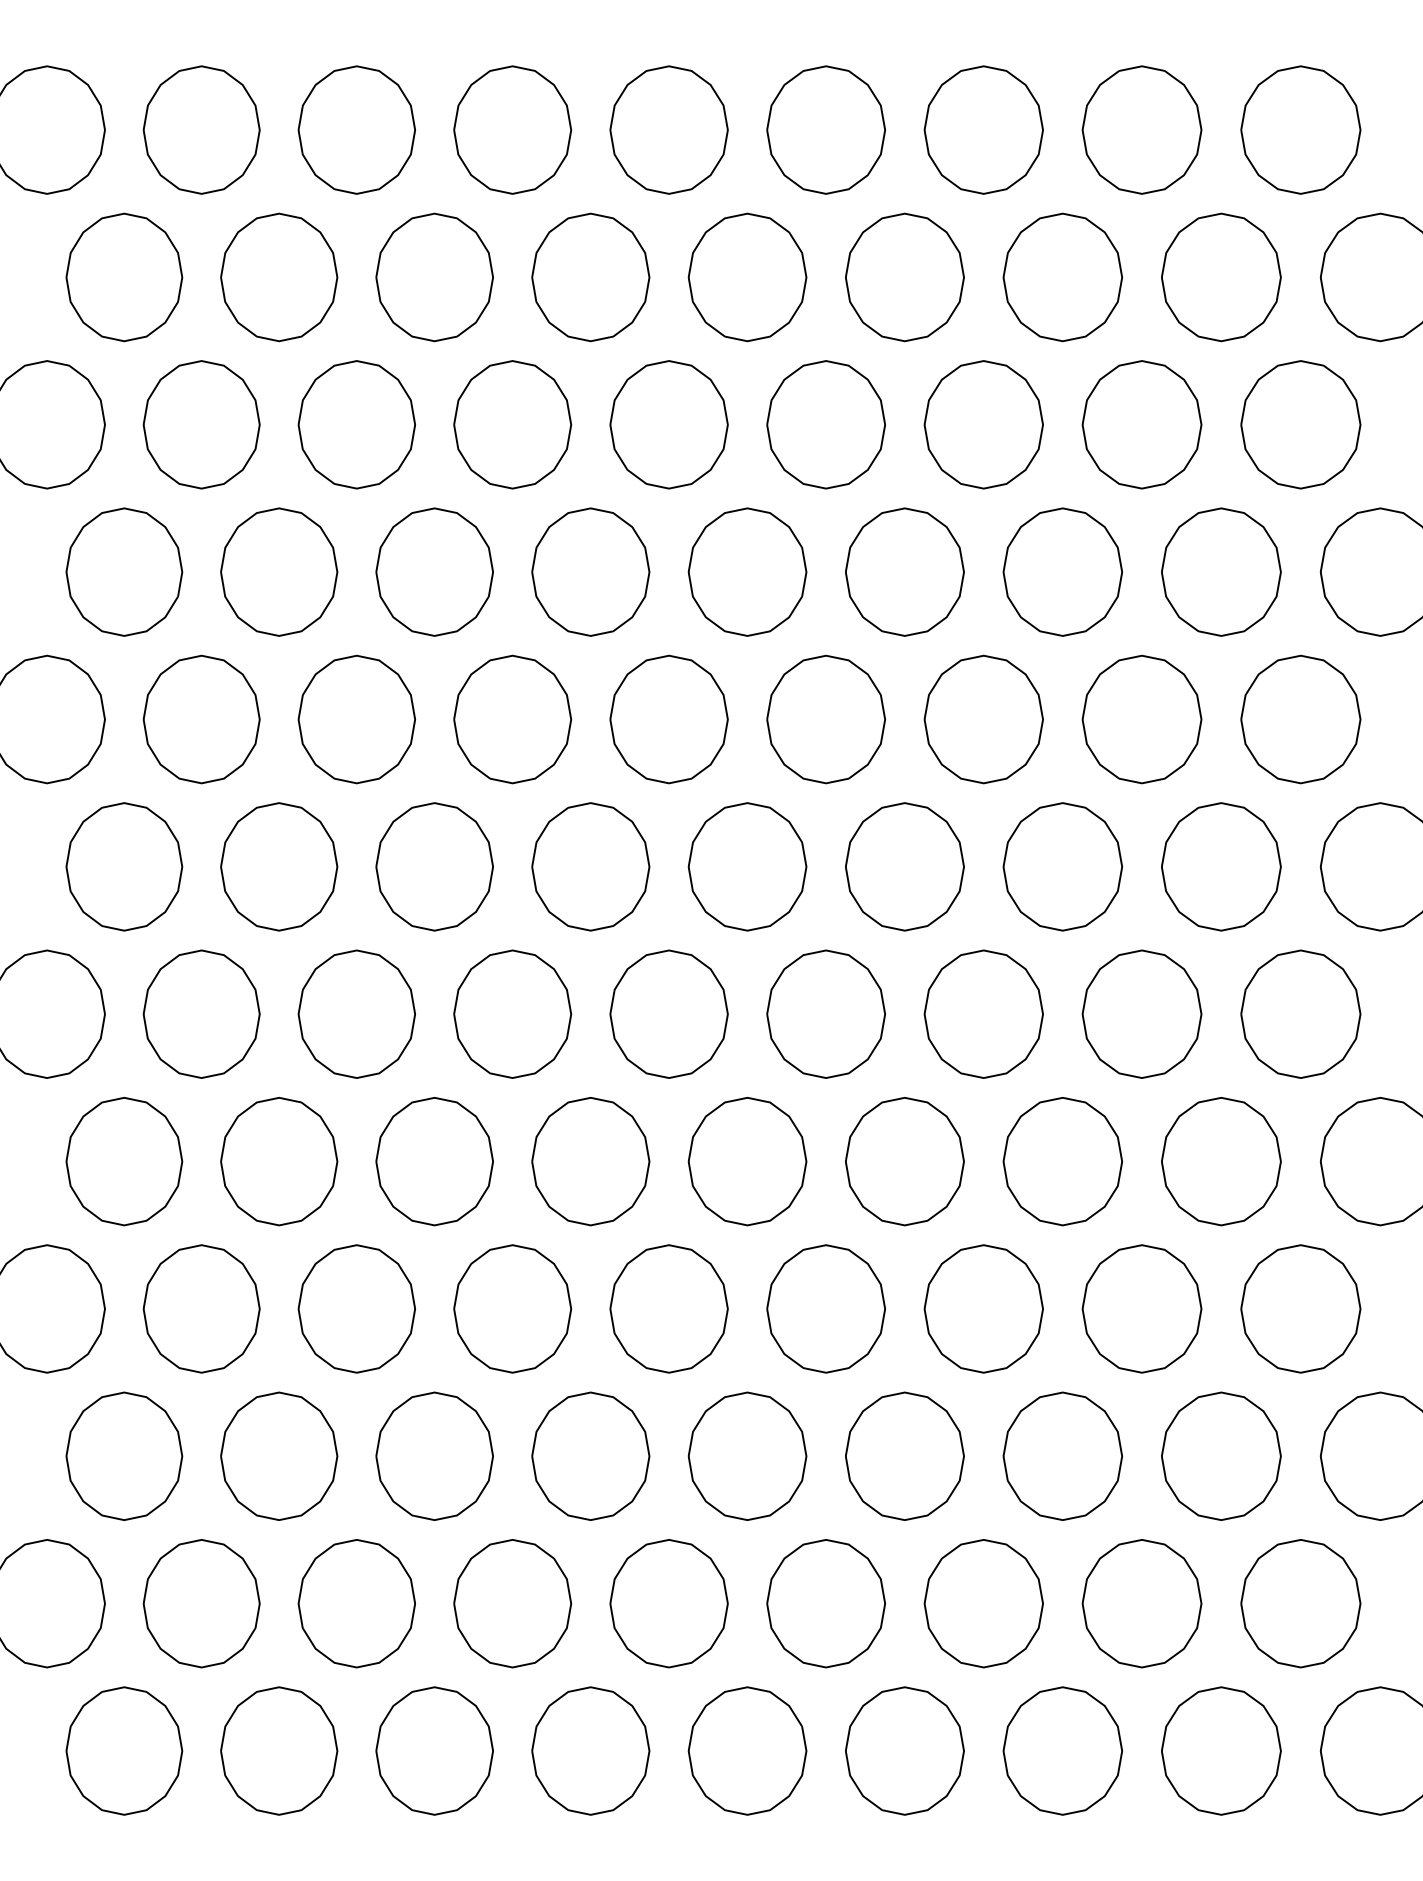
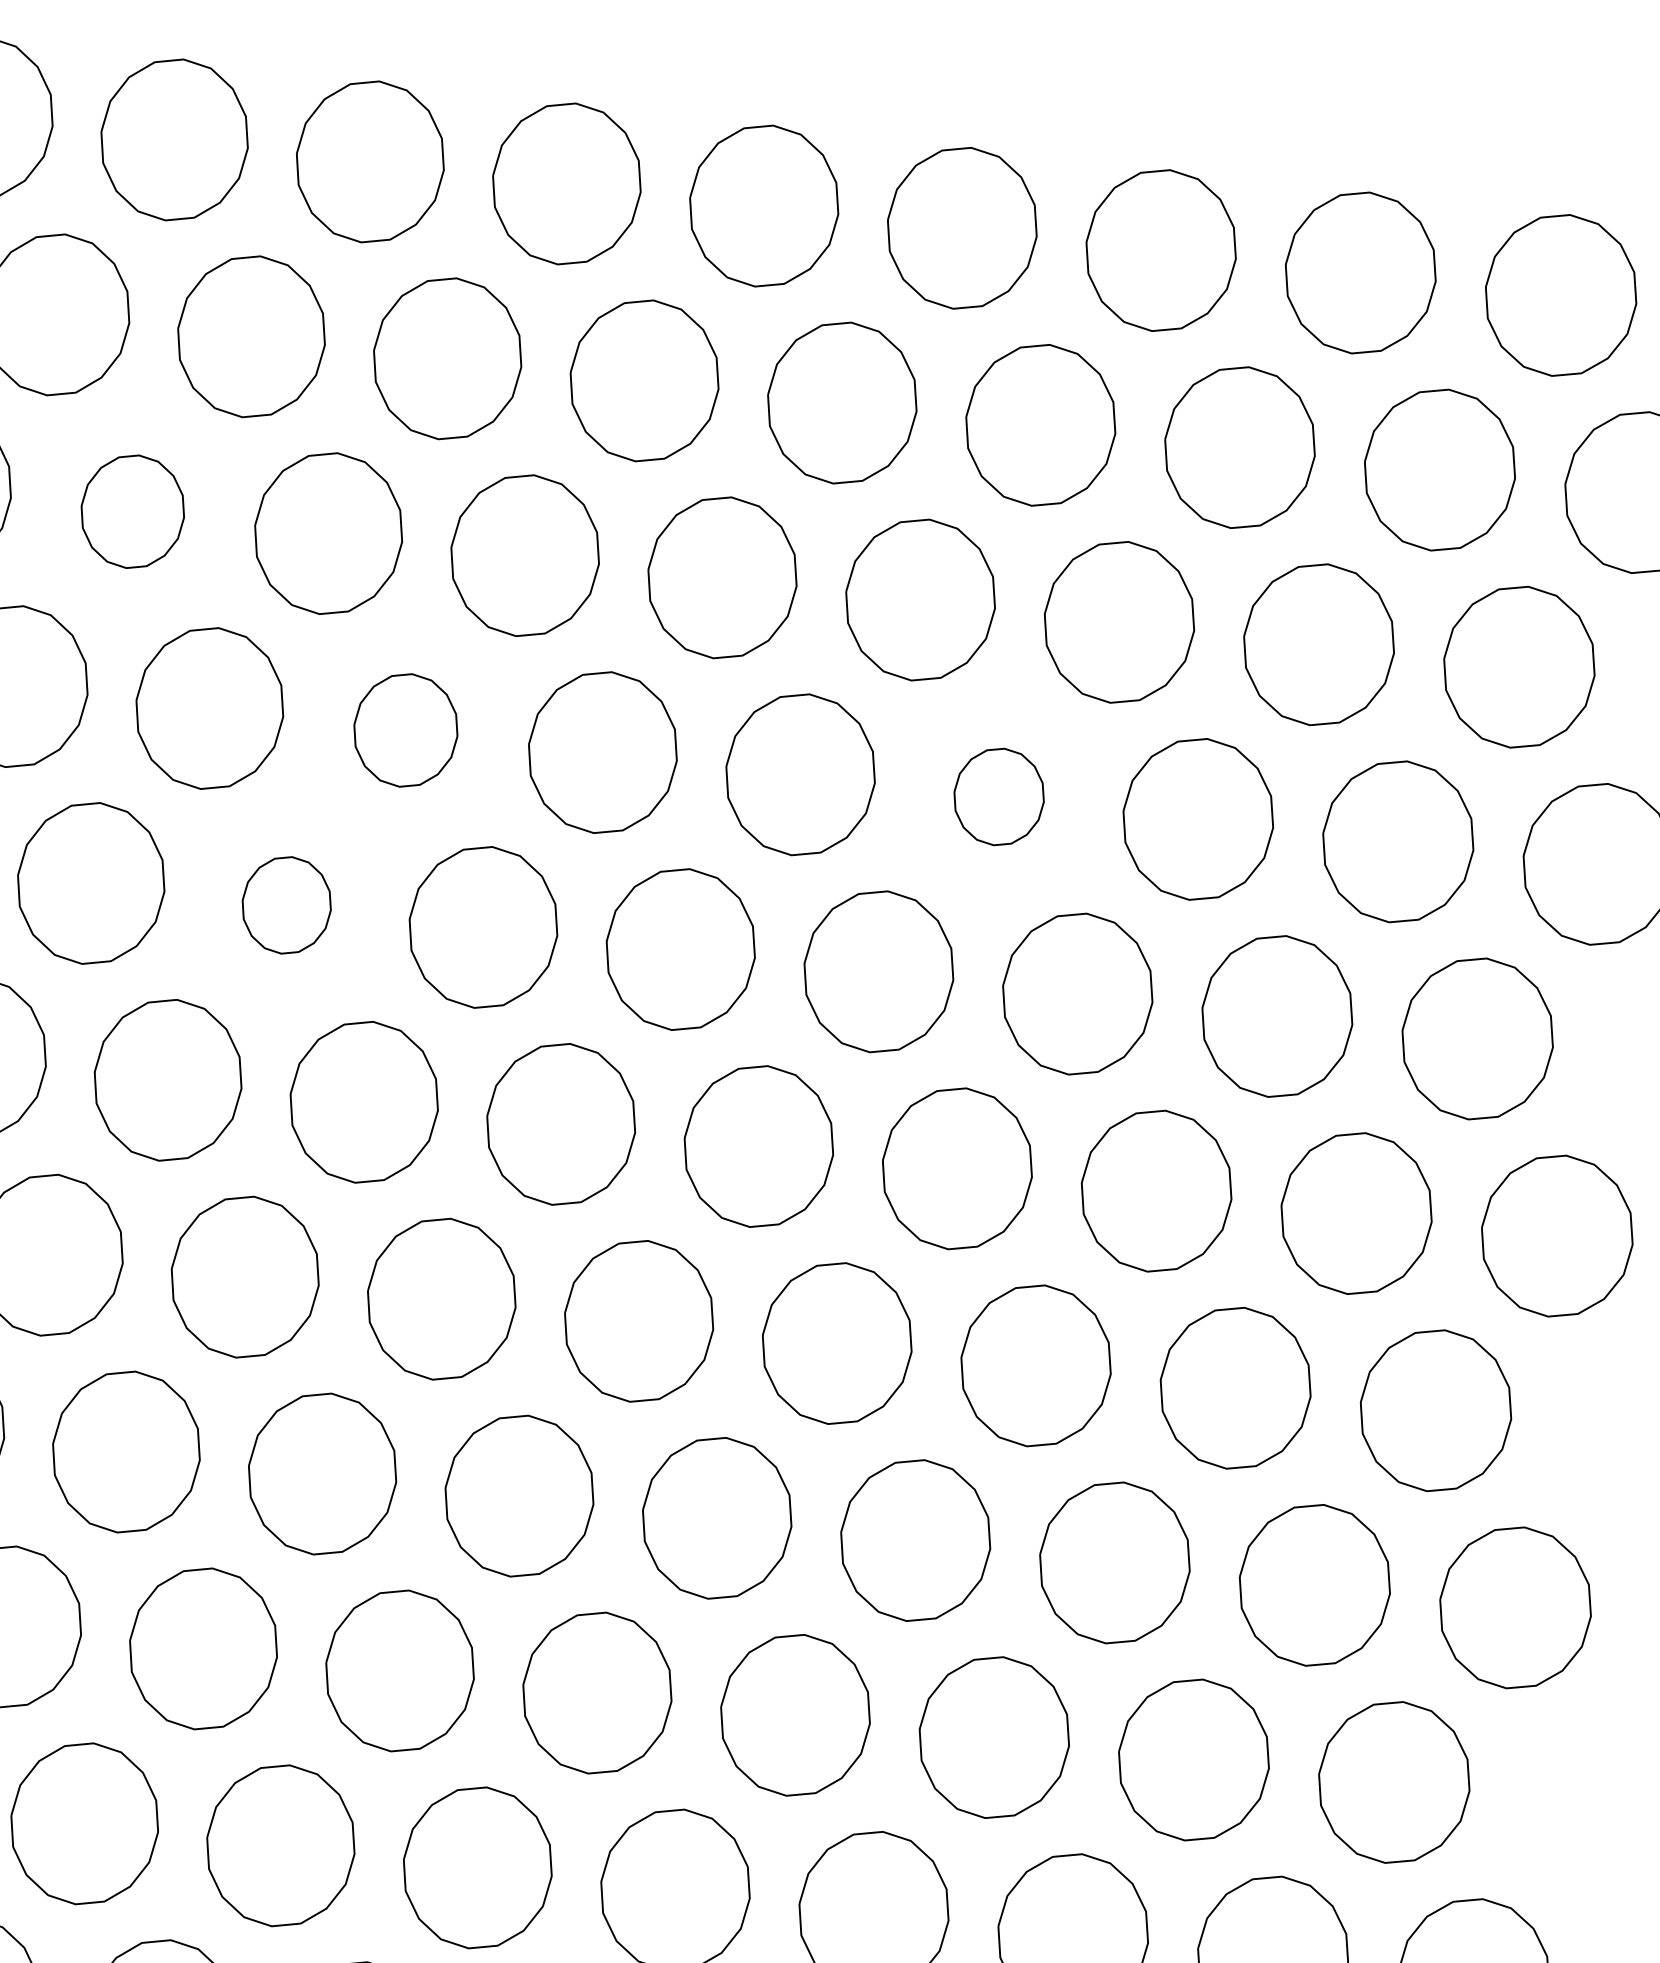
part: (201, 424) -> (132, 511), size x0.7
part: (434, 571) -> (405, 729), size x0.7
part: (904, 571) -> (998, 796), size x0.6
part: (356, 719) -> (286, 905), size x0.6

